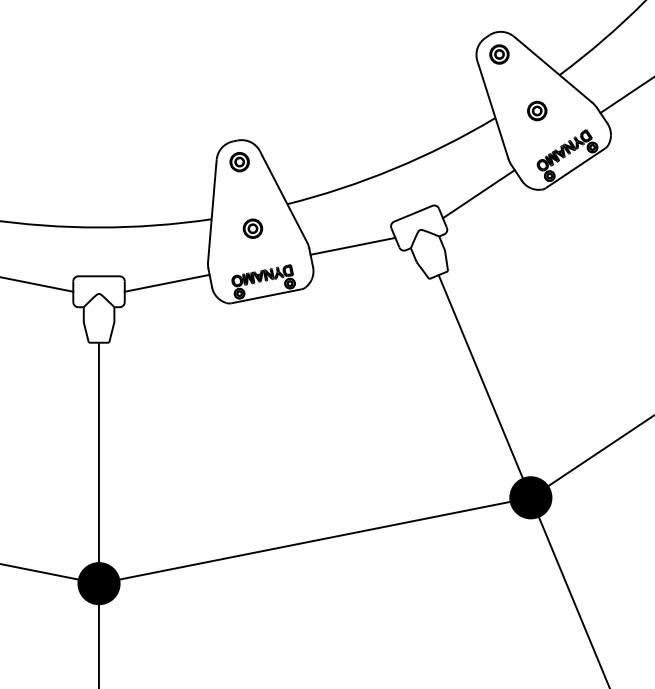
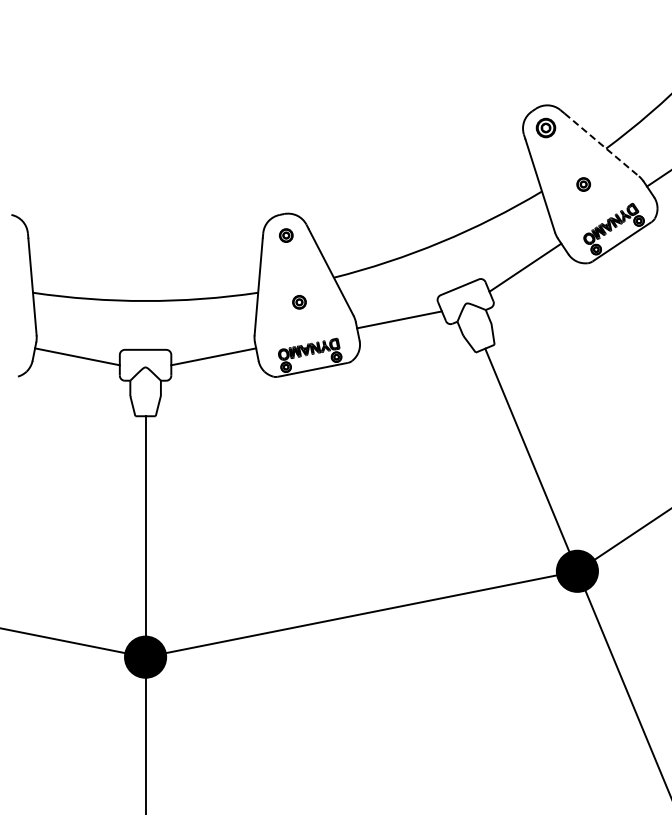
line: (554, 70) -> (601, 144), solid -> dashed
part: (536, 110) -> (583, 184), size x0.7
part: (239, 161) -> (286, 235), size x0.7
part: (252, 228) -> (299, 302), size x0.7

